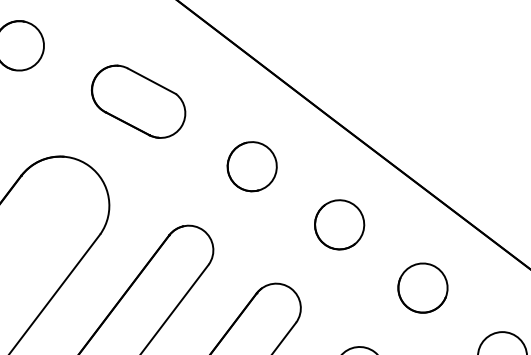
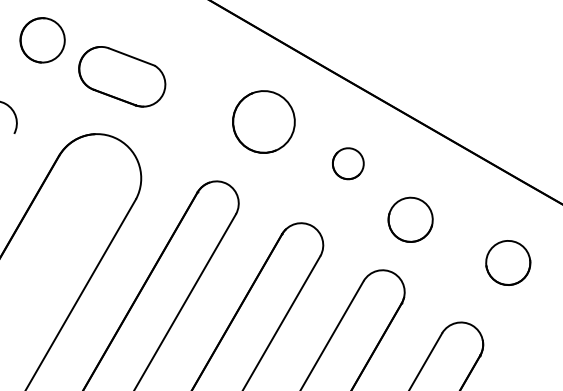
part: (138, 101) -> (122, 76), moved
part: (251, 166) -> (263, 121), size x1.4
part: (339, 224) -> (348, 163), size x0.7
part: (422, 287) -> (410, 219), moved

